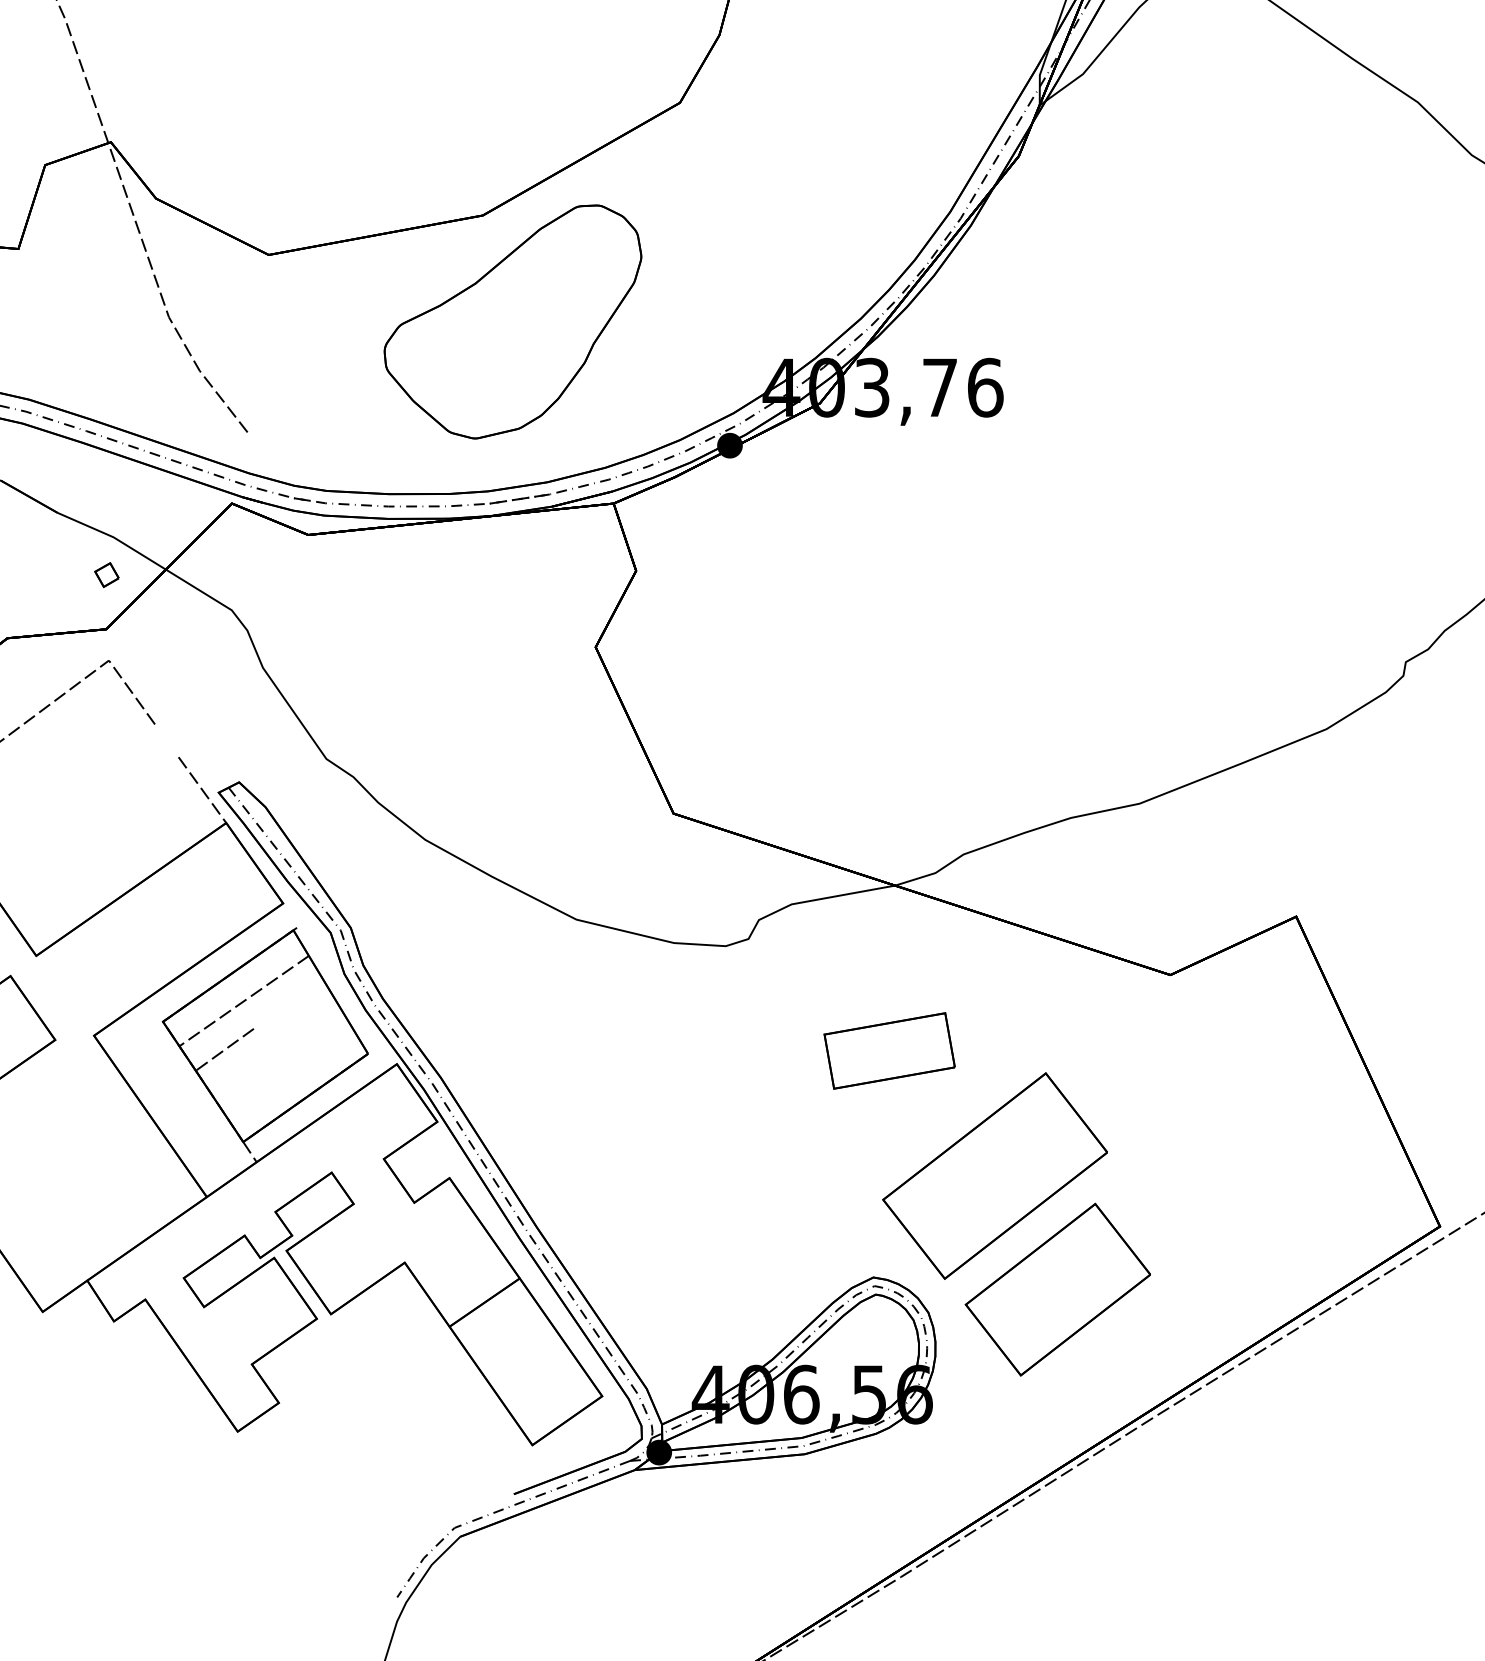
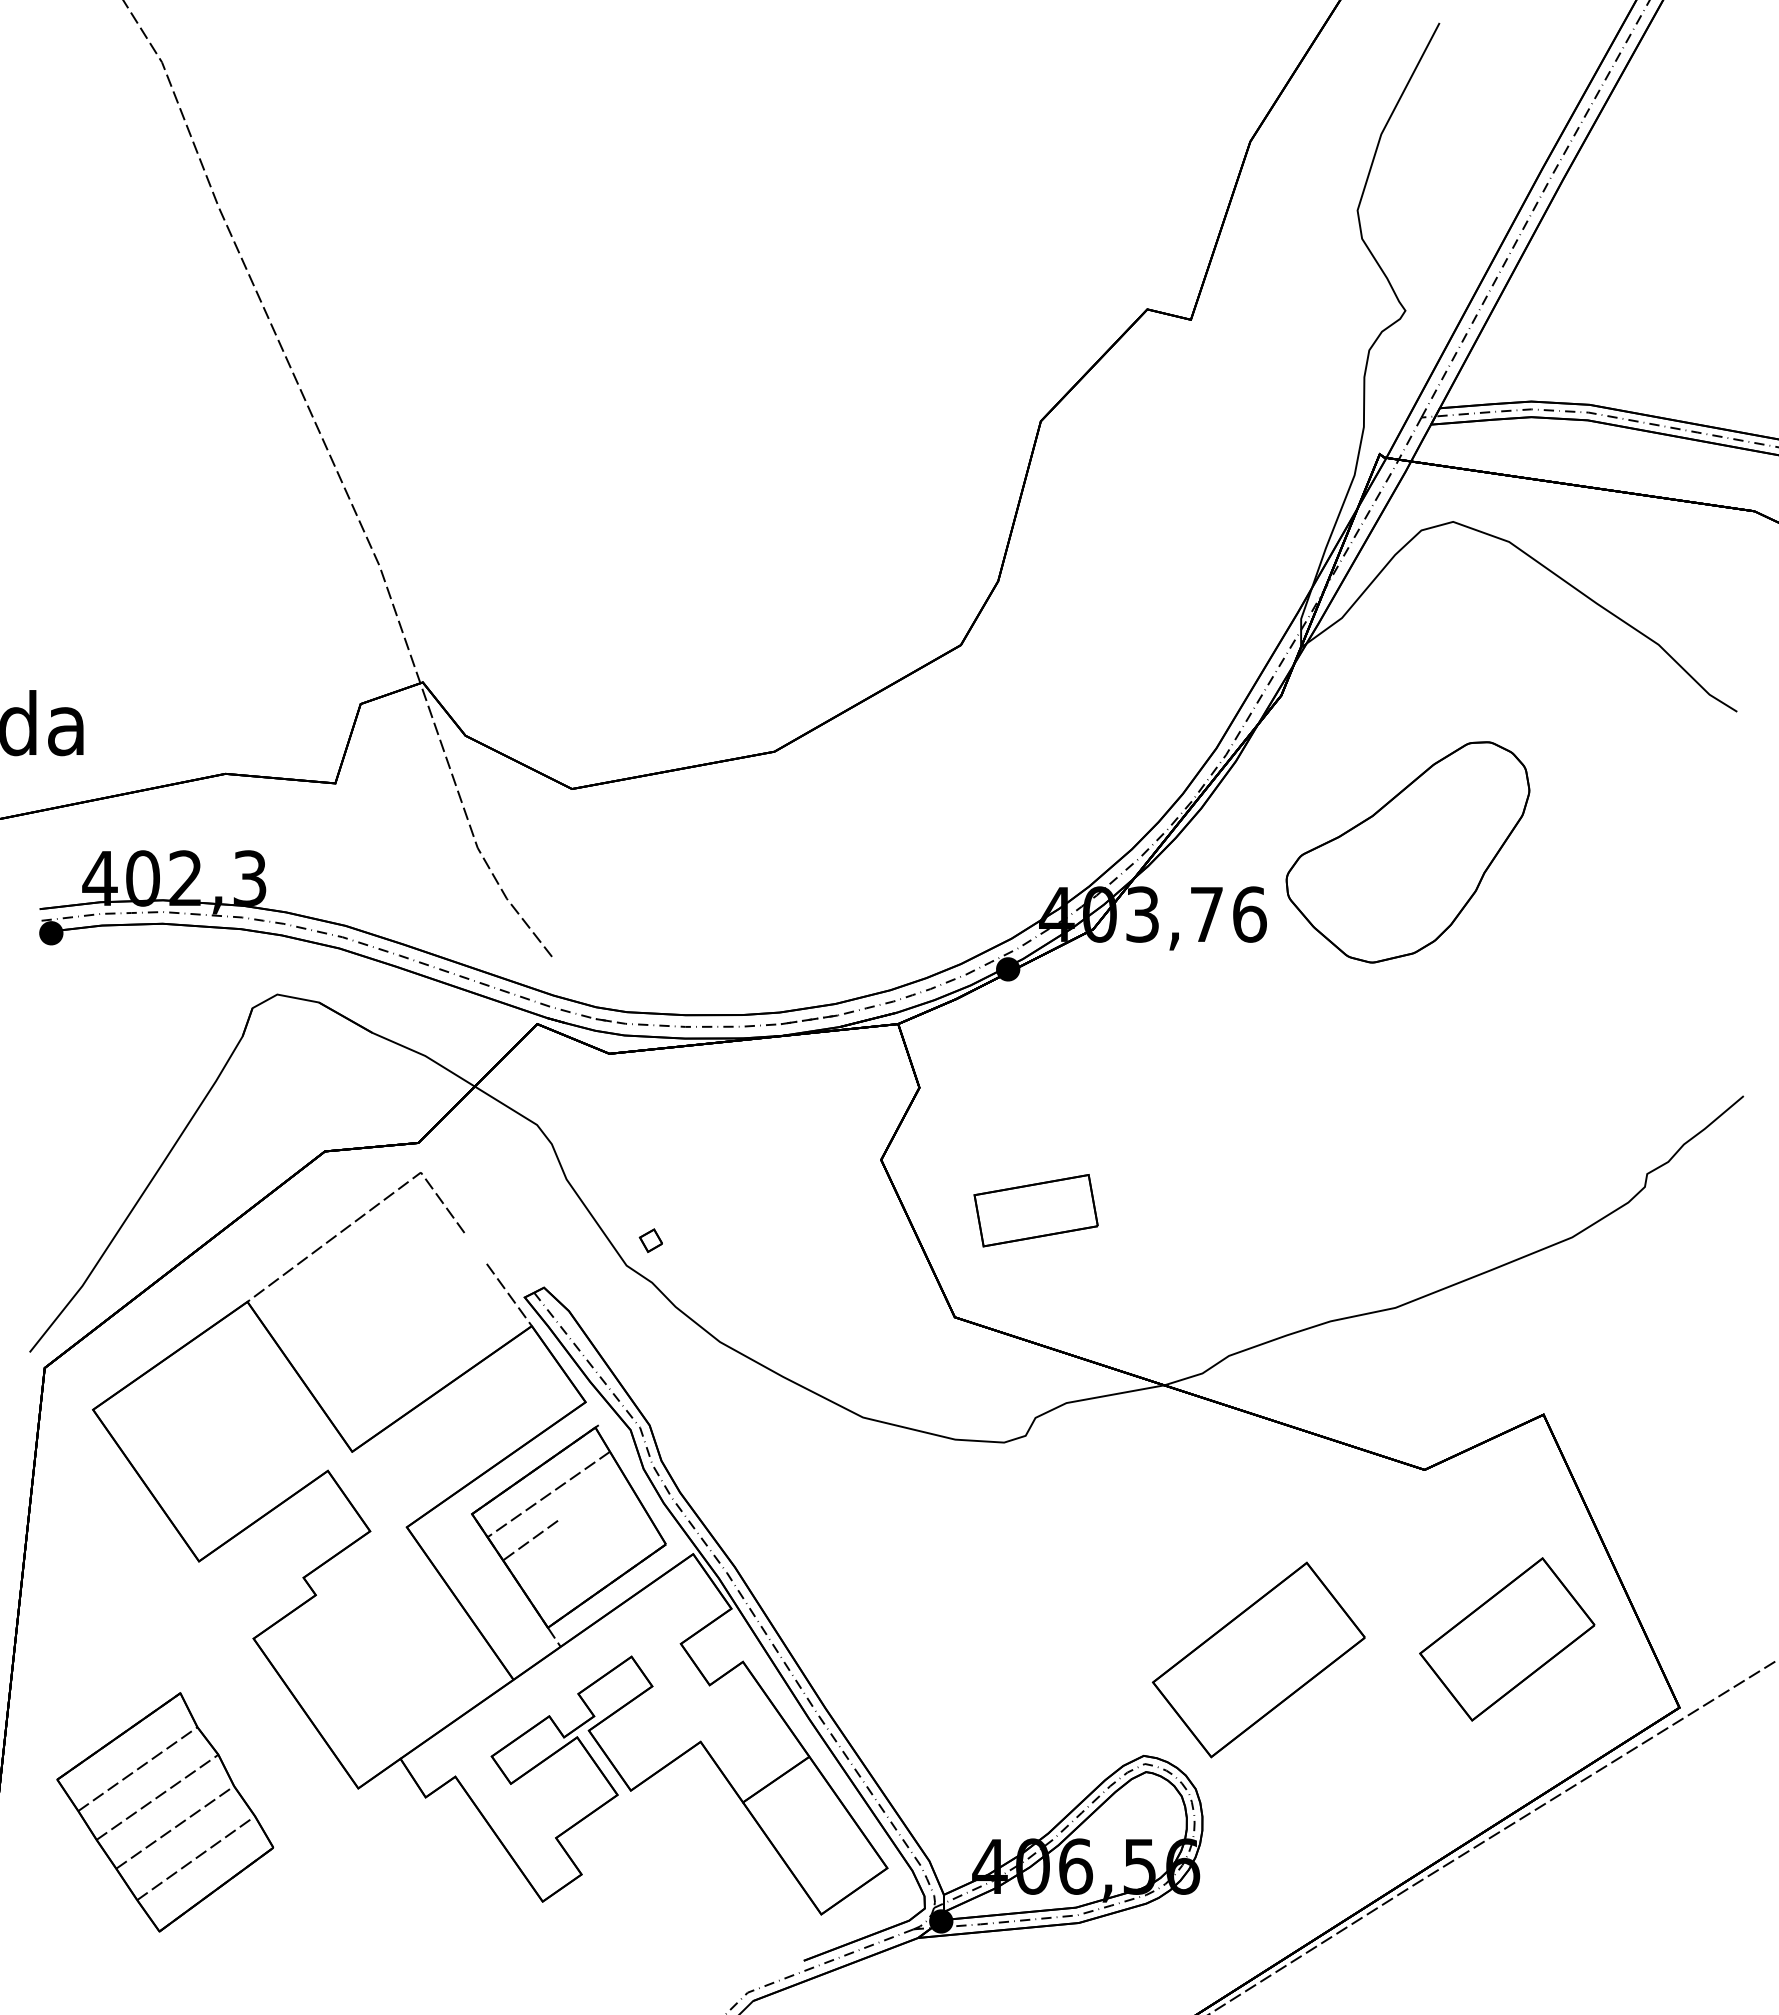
part: (512, 322) -> (1407, 852), moved
part: (106, 574) -> (650, 1240), moved
part: (888, 1050) -> (1035, 1210), moved
part: (1058, 1289) -> (1507, 1639), moved

